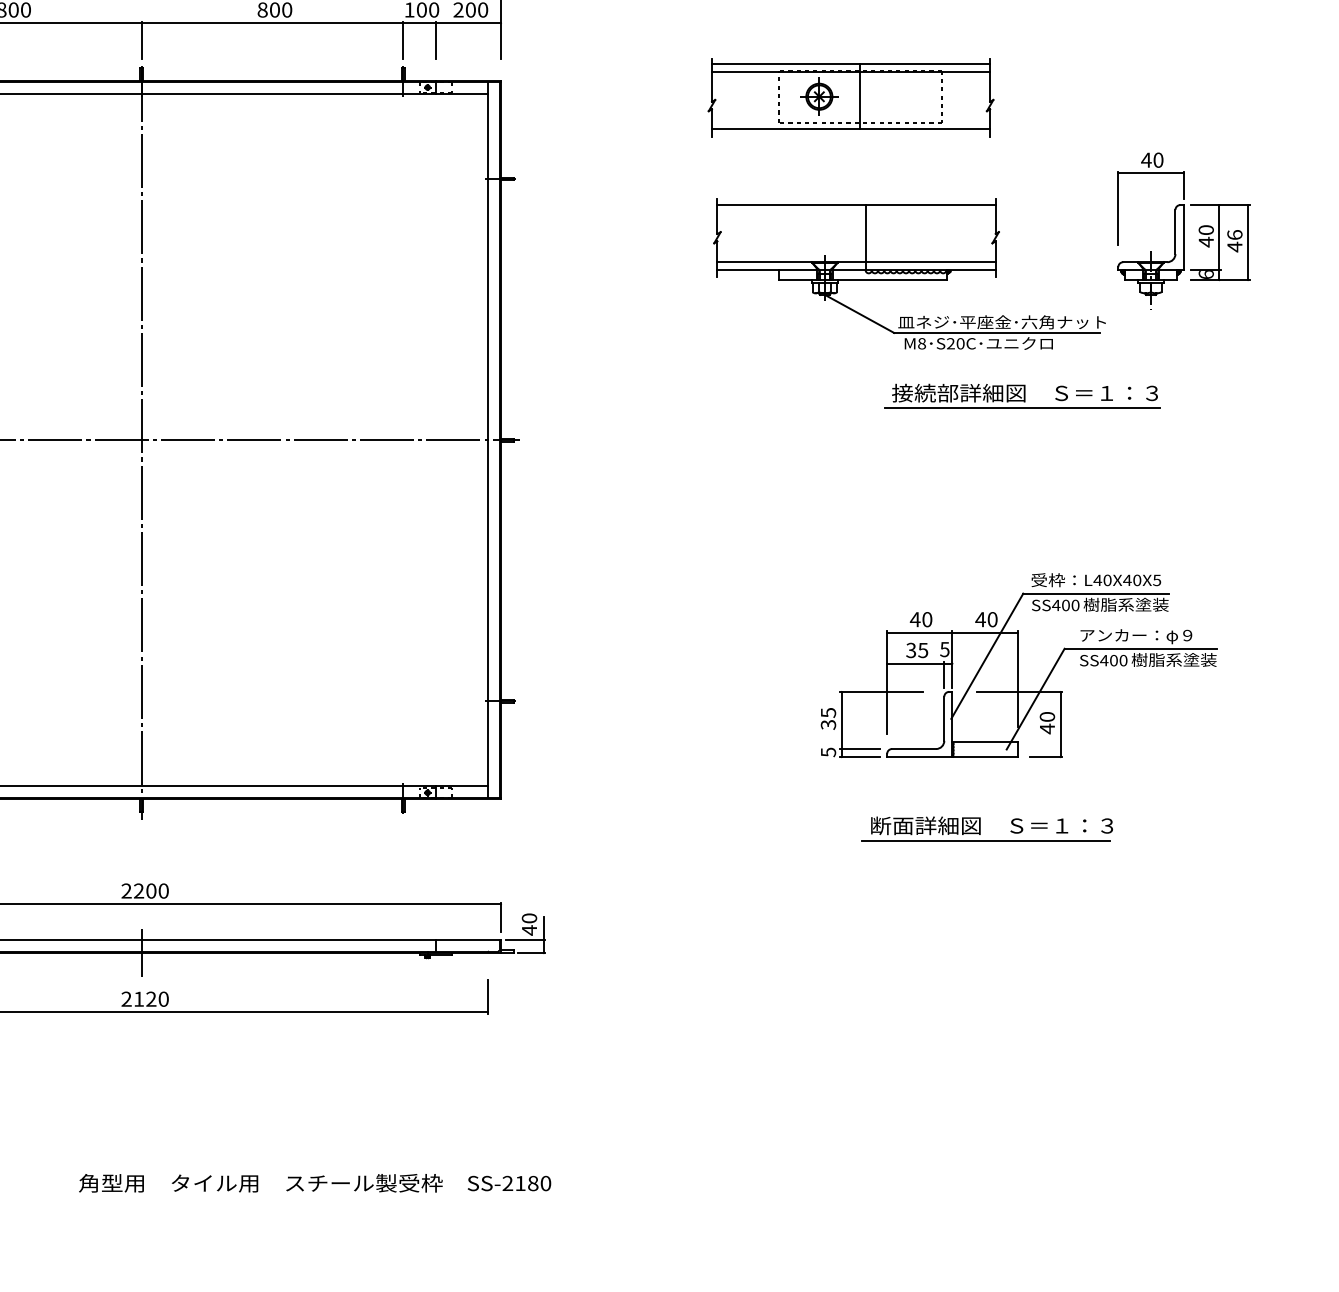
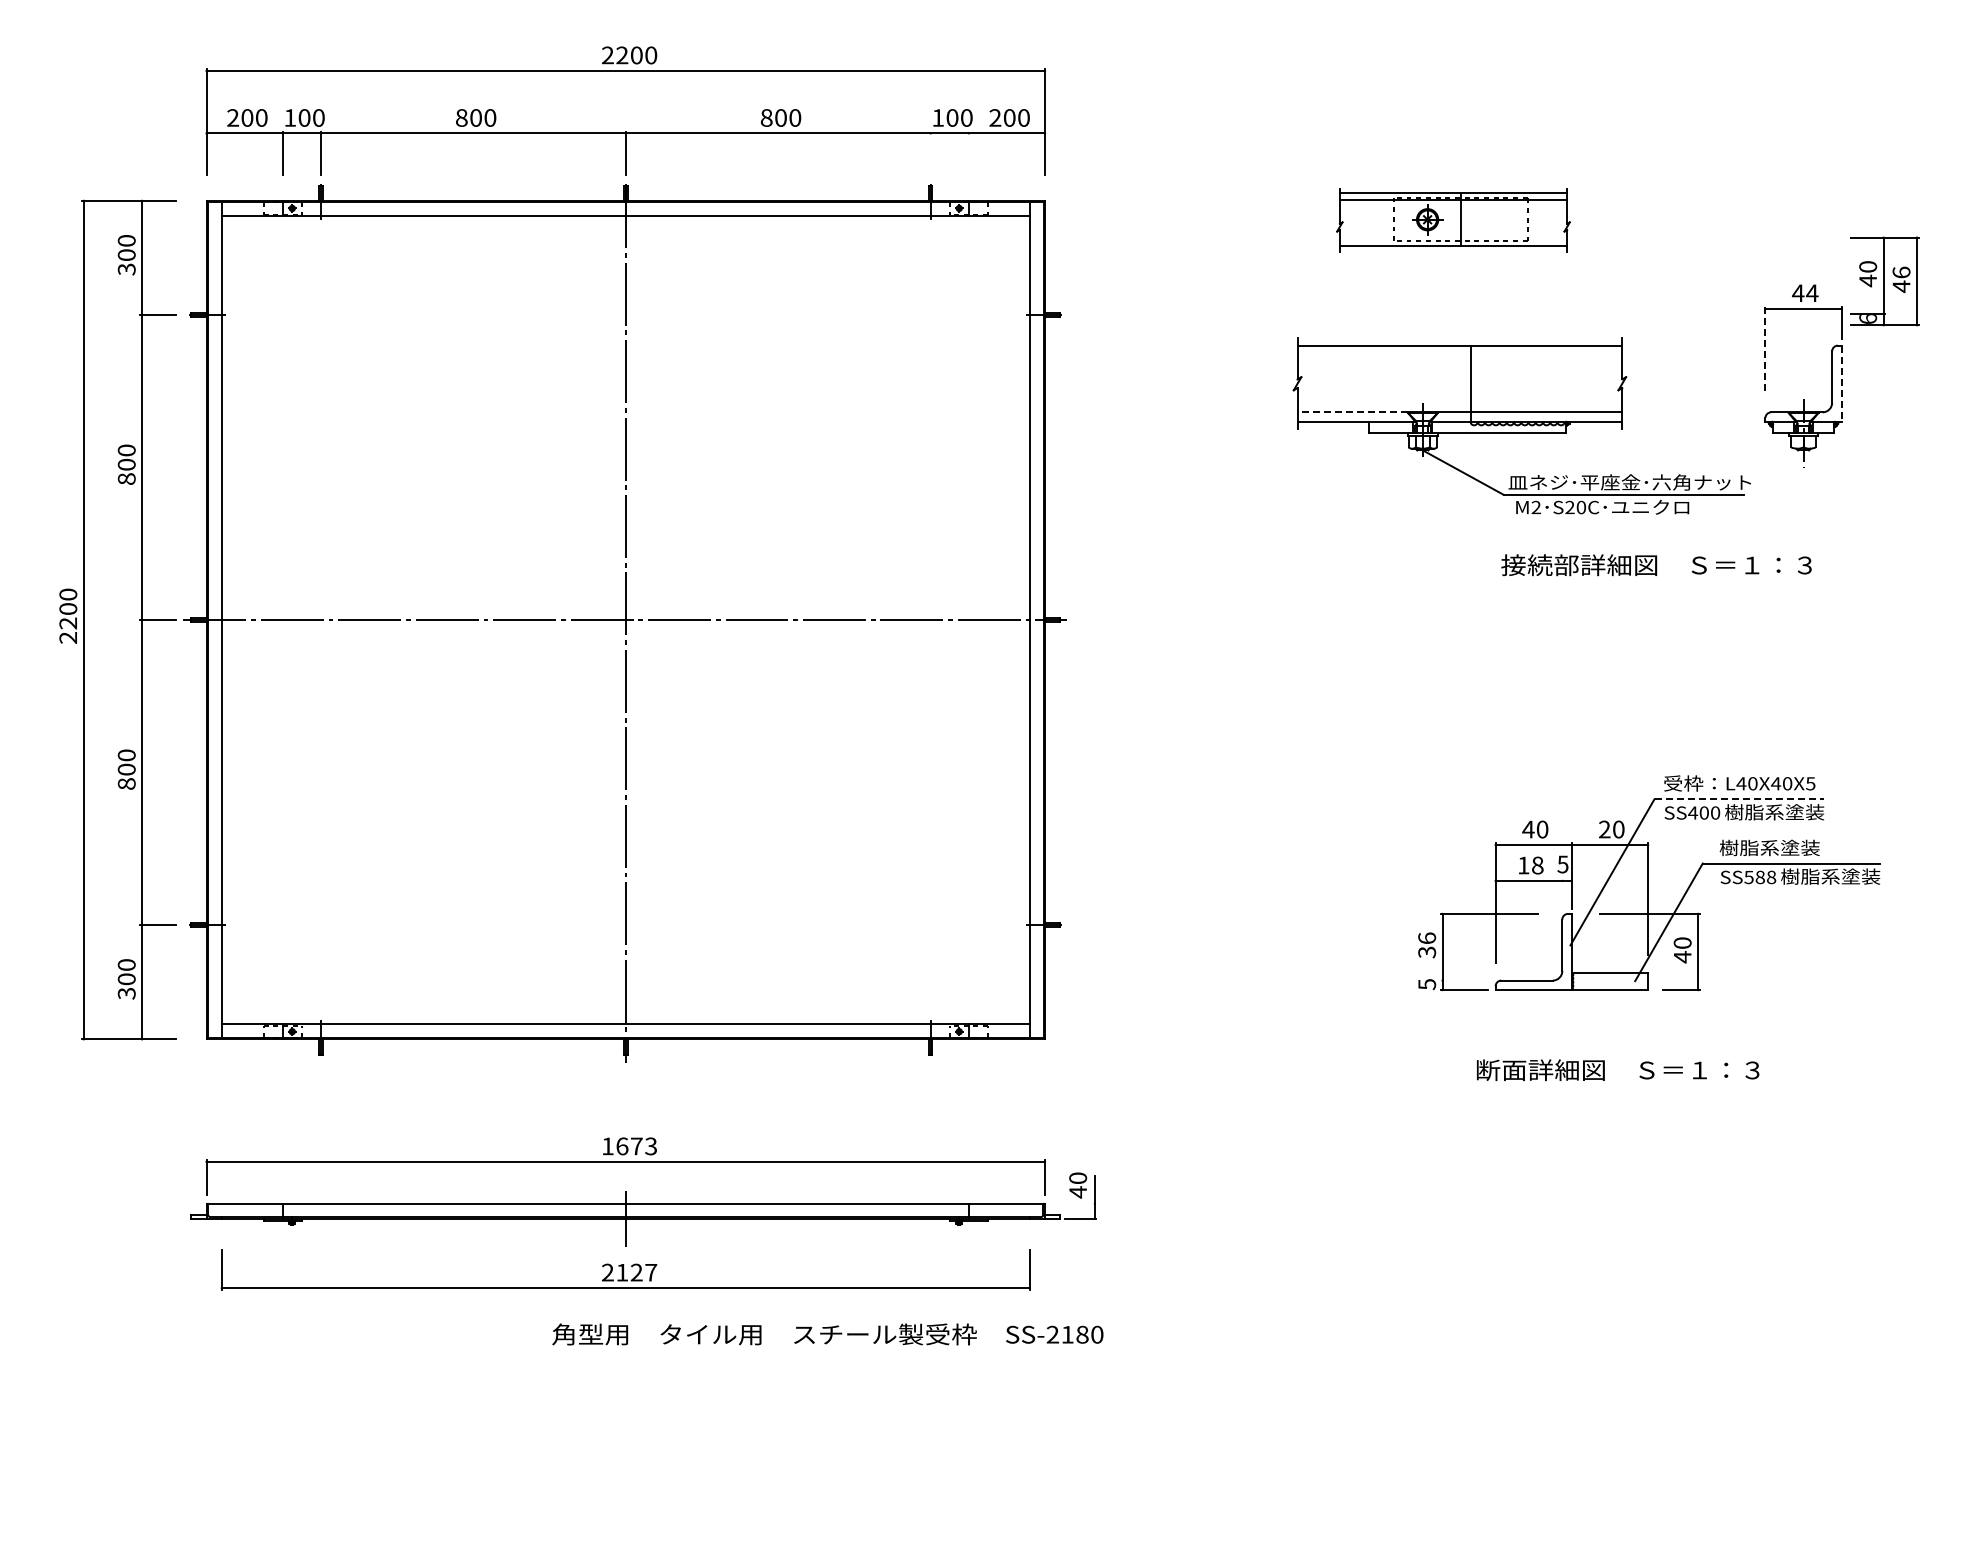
line: (403, 39) -> (930, 152), removed
line: (435, 39) -> (968, 152), removed
part: (851, 97) -> (1453, 220), size x0.7
text: (1158, 160) -> (1812, 293), 40 -> 44
line: (1118, 208) -> (1765, 349), solid -> dashed
line: (1183, 238) -> (1841, 384), solid -> dashed
part: (1220, 242) -> (1884, 281), moved
line: (764, 262) -> (1352, 412), solid -> dashed
text: (921, 343) -> (1535, 507), M8 -> M2
line: (1022, 407) -> (1653, 582), removed
line: (1096, 593) -> (1739, 799), solid -> dashed
text: (980, 619) -> (1604, 829), 40 -> 20
text: (1135, 635) -> (1785, 848), アンカー：φ９ -> 樹脂系塗装
text: (917, 650) -> (1530, 865), 35 -> 18
text: (1114, 660) -> (1760, 877), SS400 -> SS588
line: (944, 675) -> (1562, 894), removed
text: (828, 712) -> (1427, 938), 35 -> 36
line: (859, 748) -> (1463, 980), removed
line: (985, 840) -> (1610, 1087), removed
text: (145, 891) -> (629, 1146), 2200 -> 1673
line: (525, 940) -> (1073, 1203), removed
text: (163, 999) -> (651, 1272), 2120 -> 2127
text: (314, 1183) -> (827, 1334), moved

